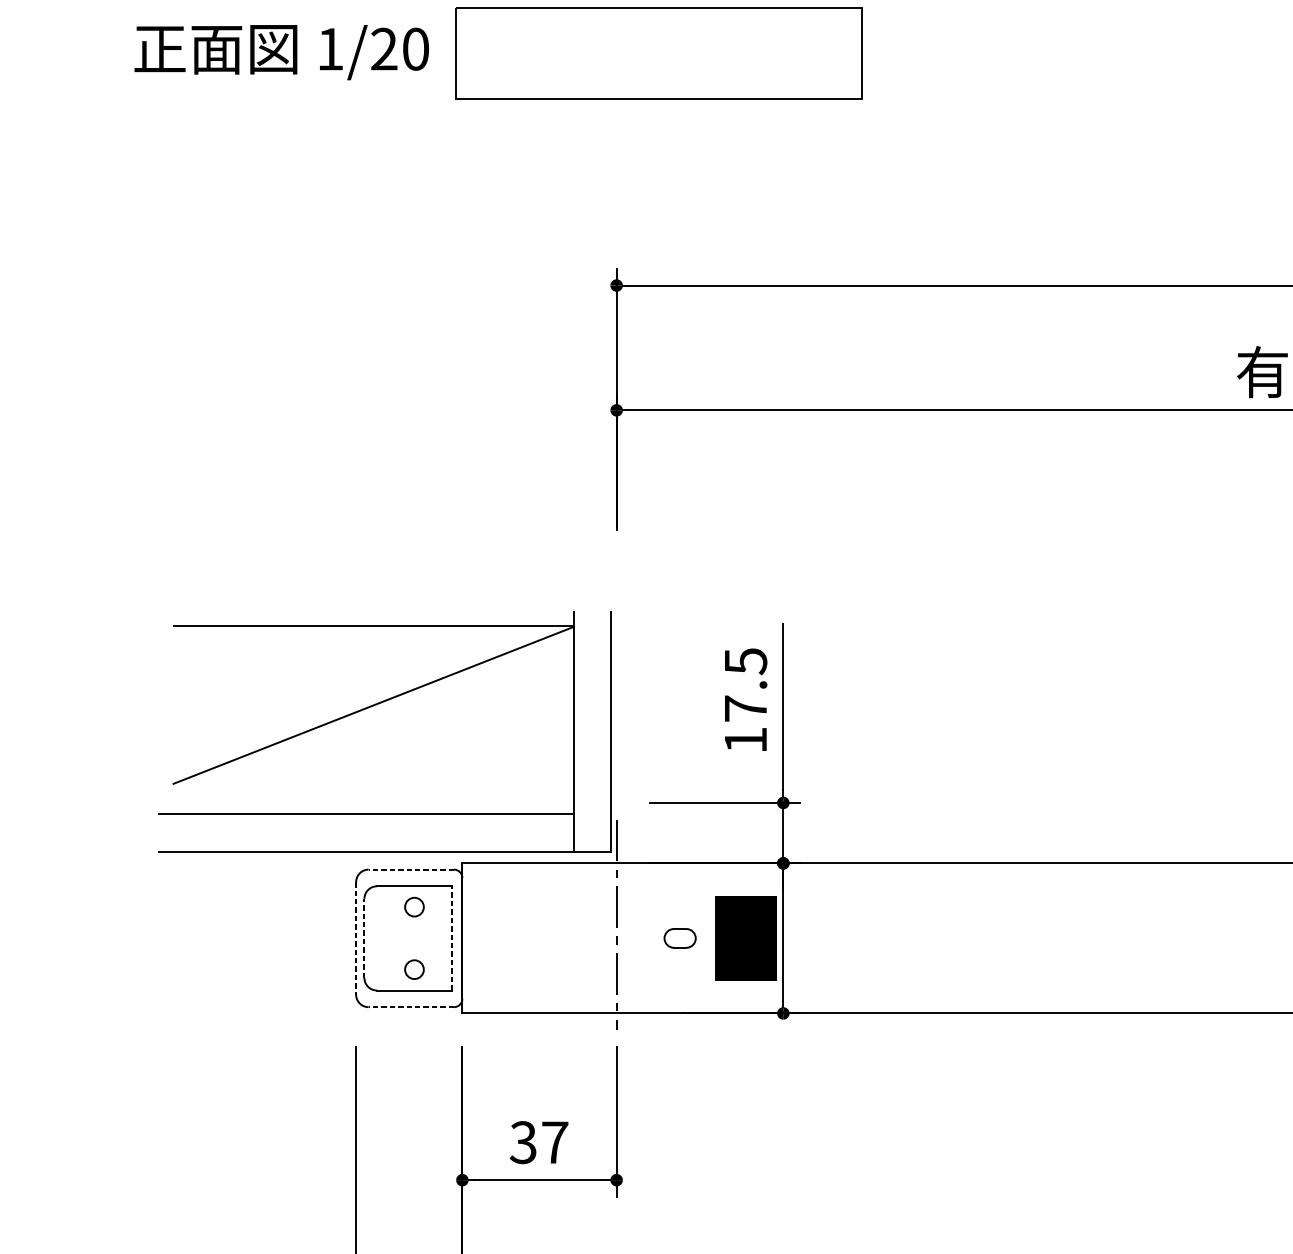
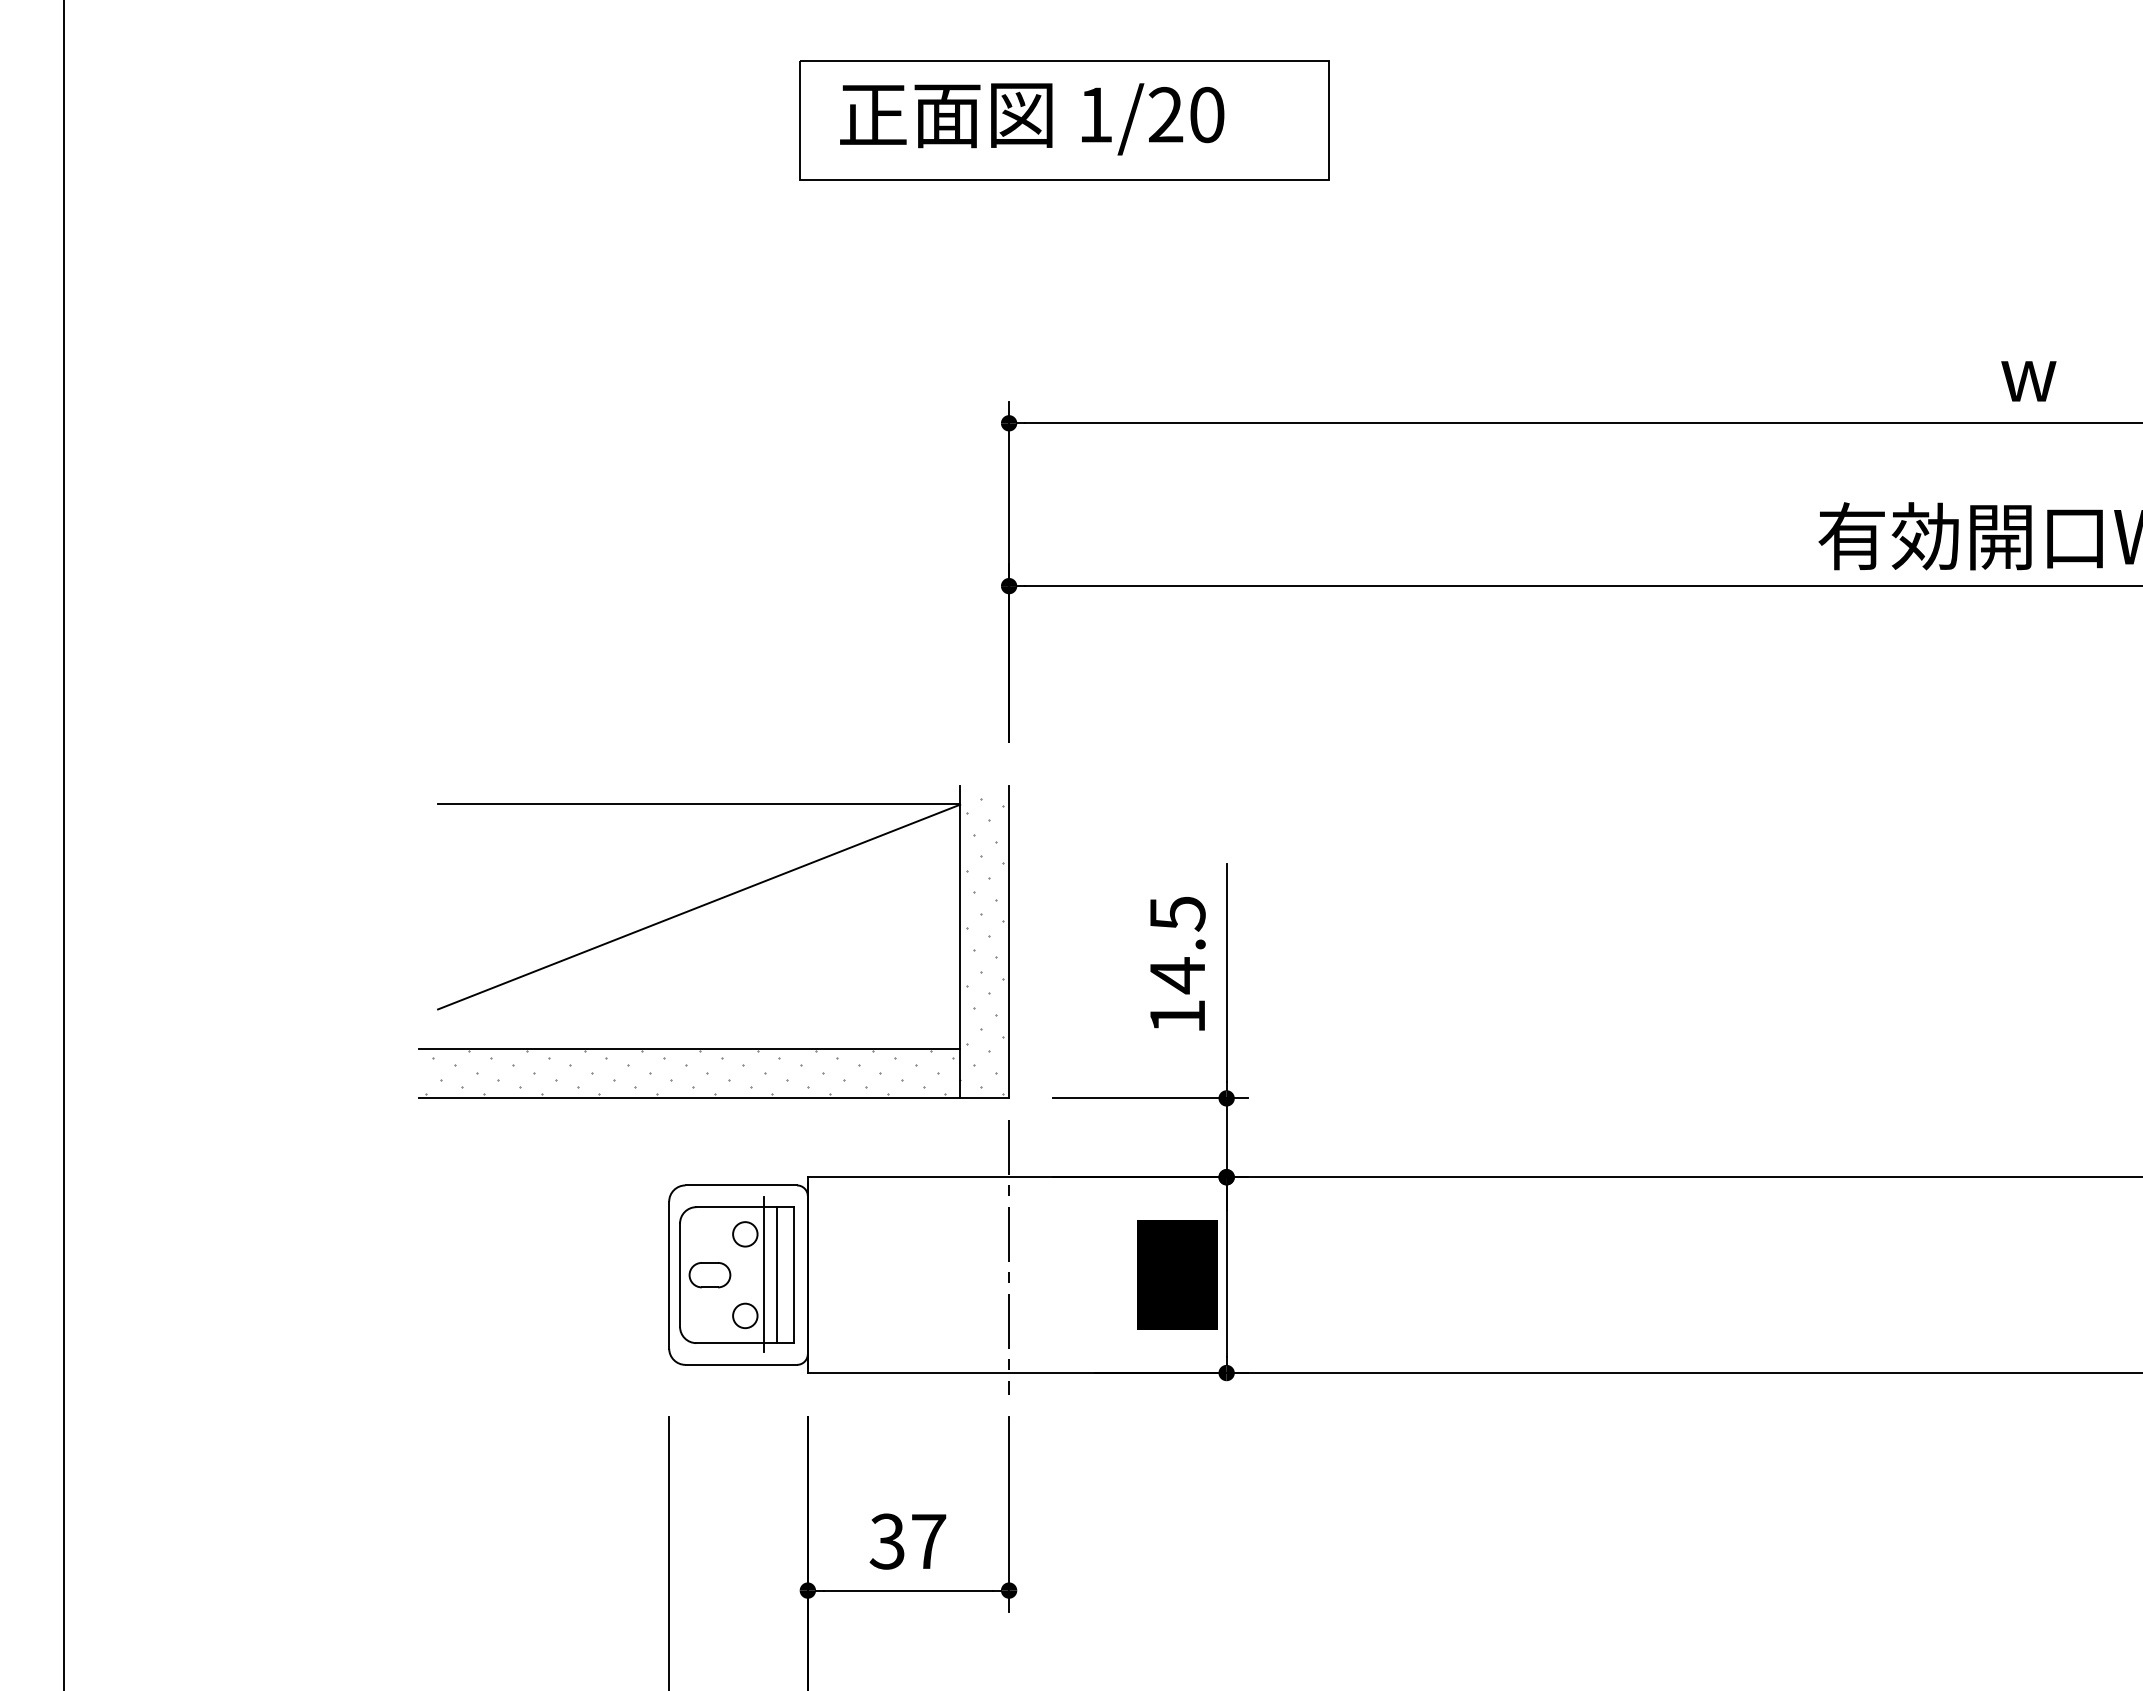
text: (282, 52) -> (1032, 119), moved
part: (375, 705) -> (701, 907), moved
text: (745, 708) -> (1177, 975), 17.5 -> 14.5
line: (411, 869) -> (741, 1185), dashed -> solid
line: (429, 937) -> (764, 1274), added
line: (356, 938) -> (669, 1275), dashed -> solid
line: (364, 938) -> (680, 1275), dashed -> solid
line: (438, 938) -> (776, 1275), added
line: (452, 938) -> (794, 1275), dashed -> solid
part: (679, 938) -> (709, 1275), moved
line: (411, 1006) -> (741, 1364), dashed -> solid

